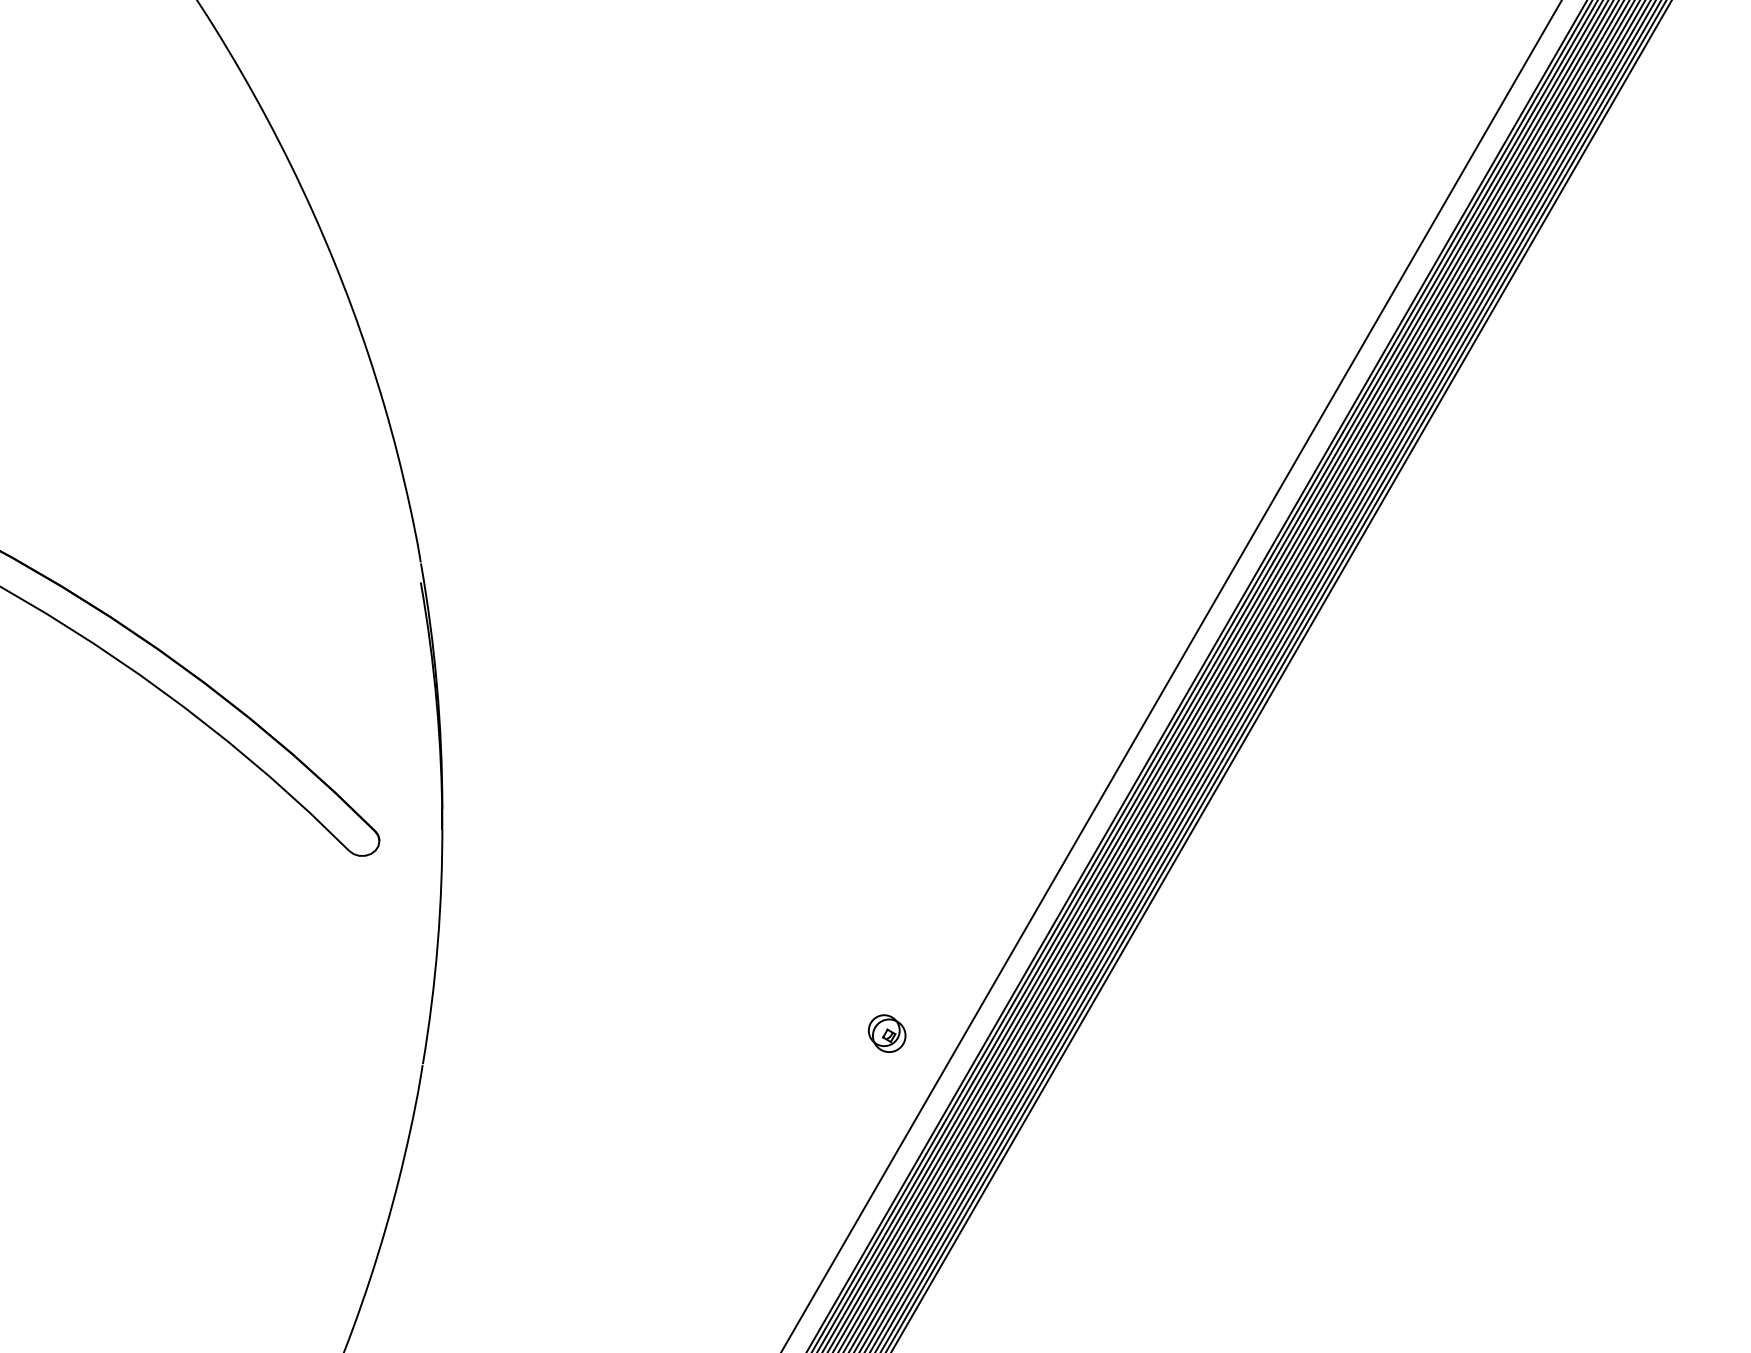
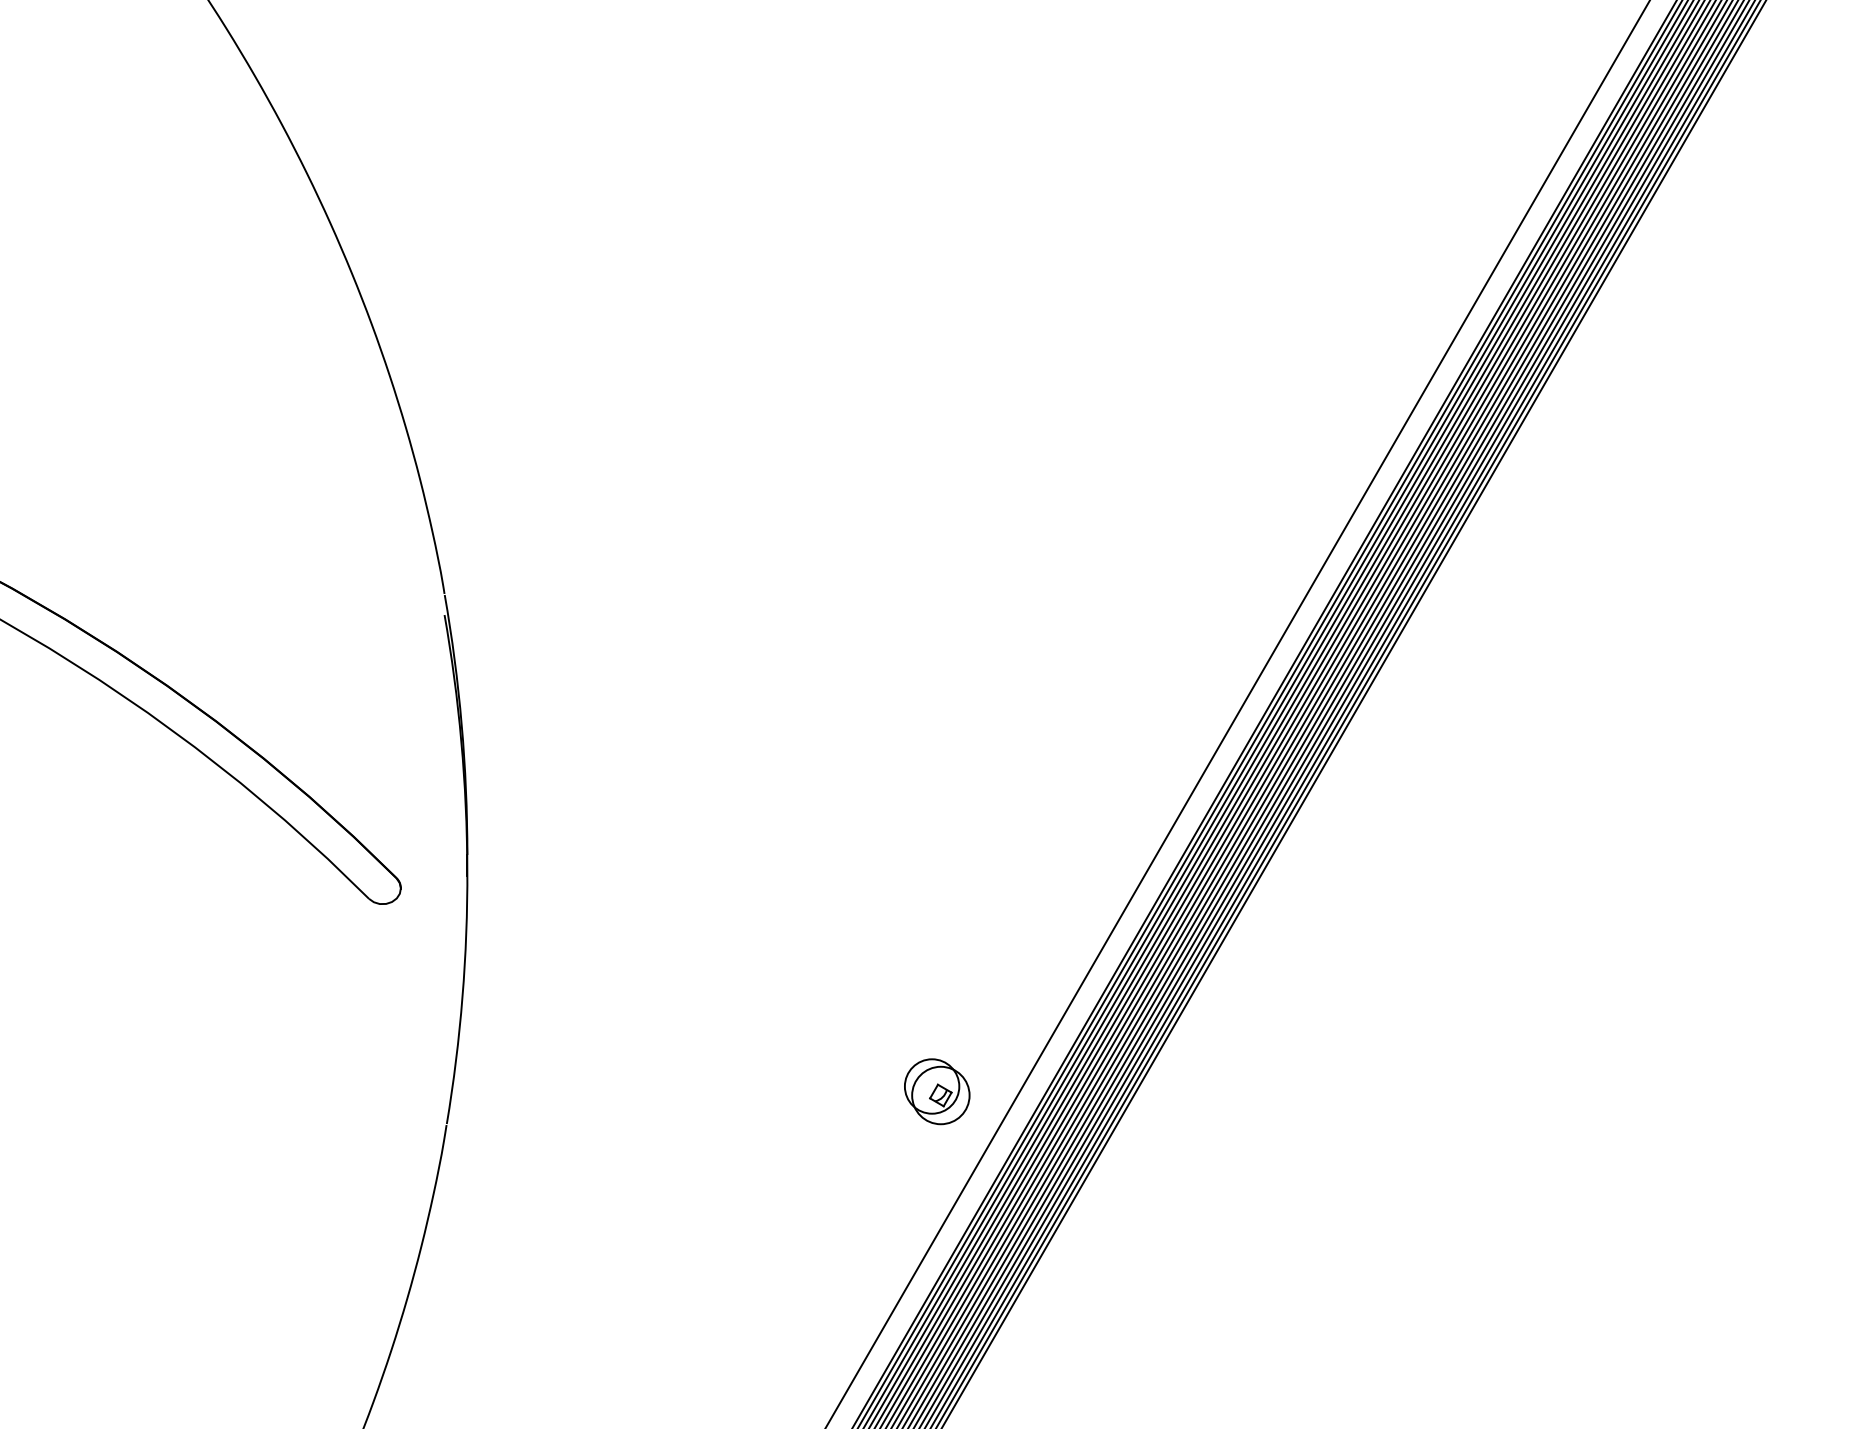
part: (887, 1033) -> (937, 1091), size x1.67

